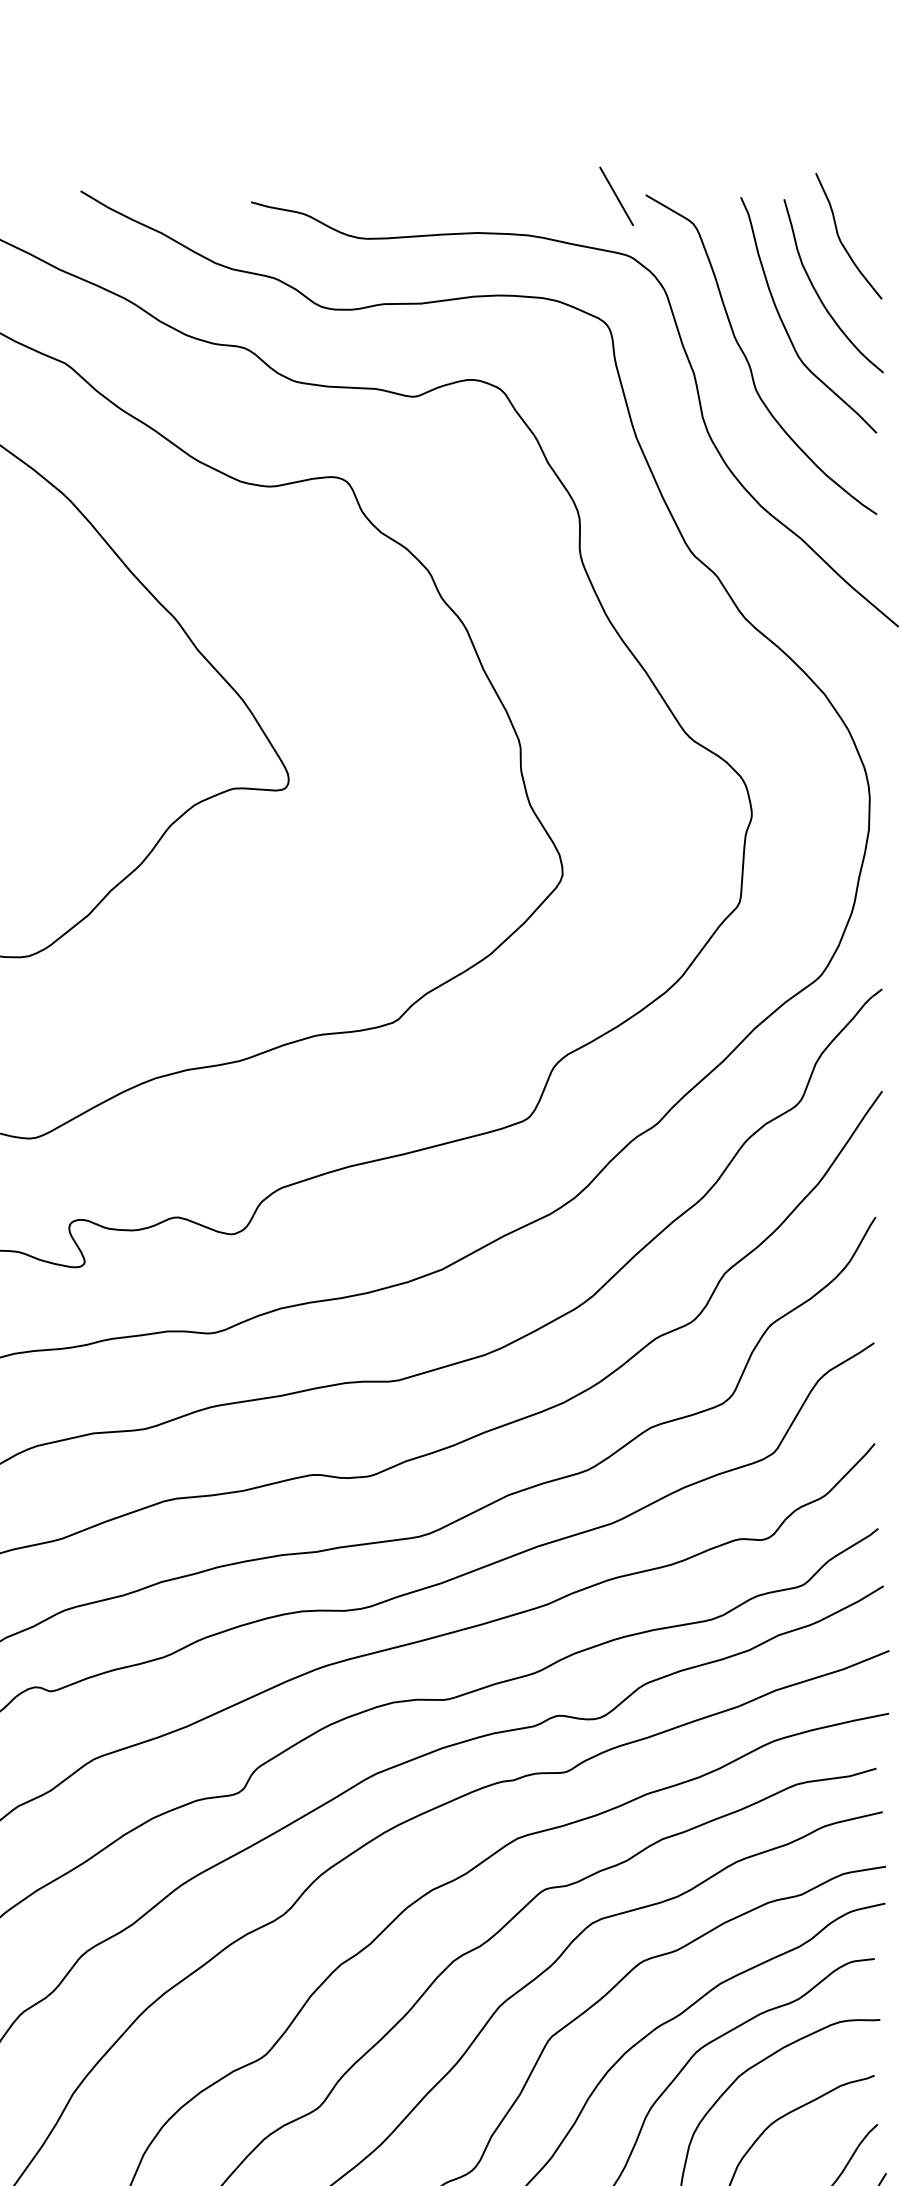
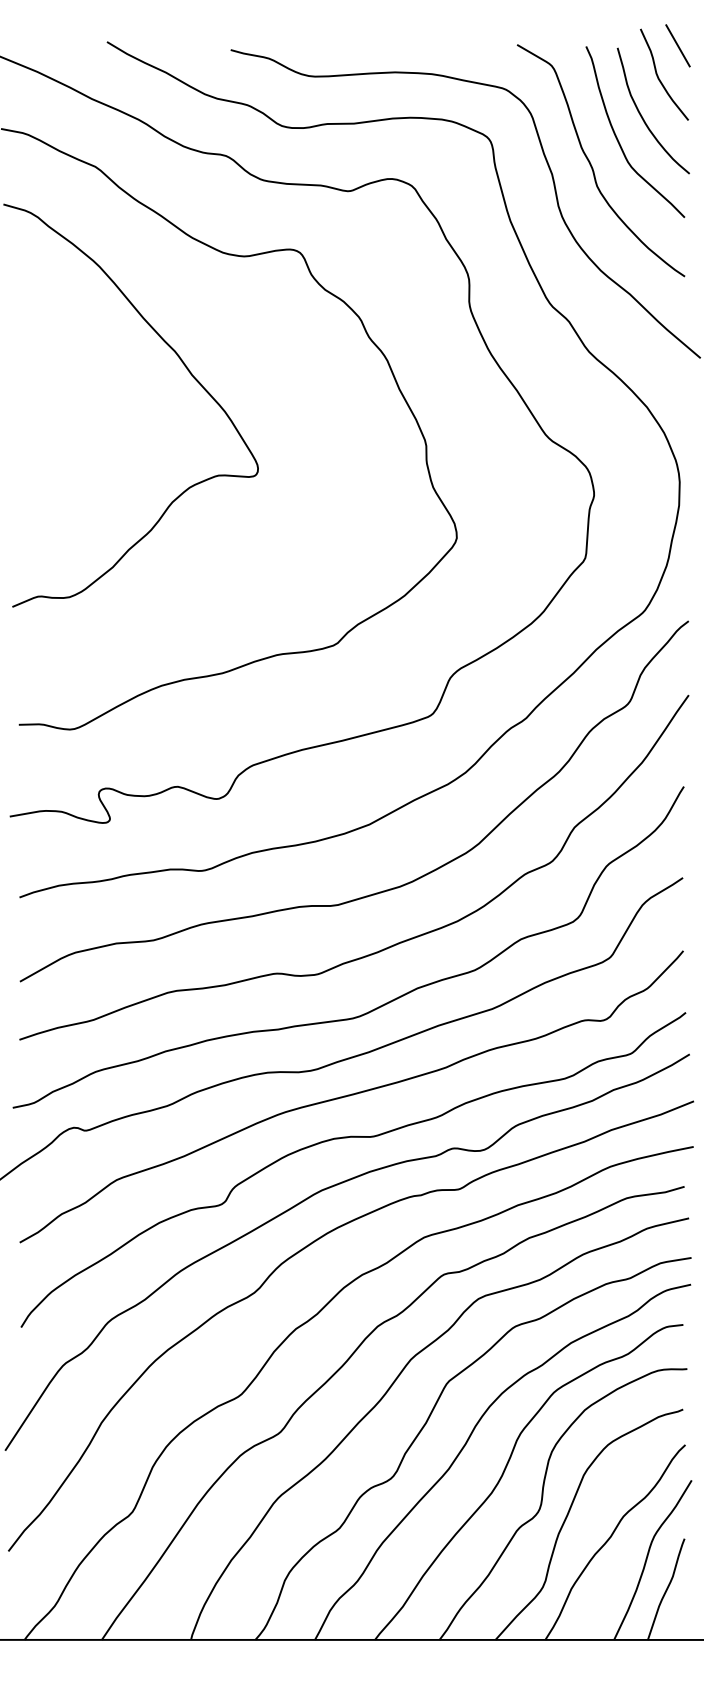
line: (615, 195) -> (677, 45), moved

